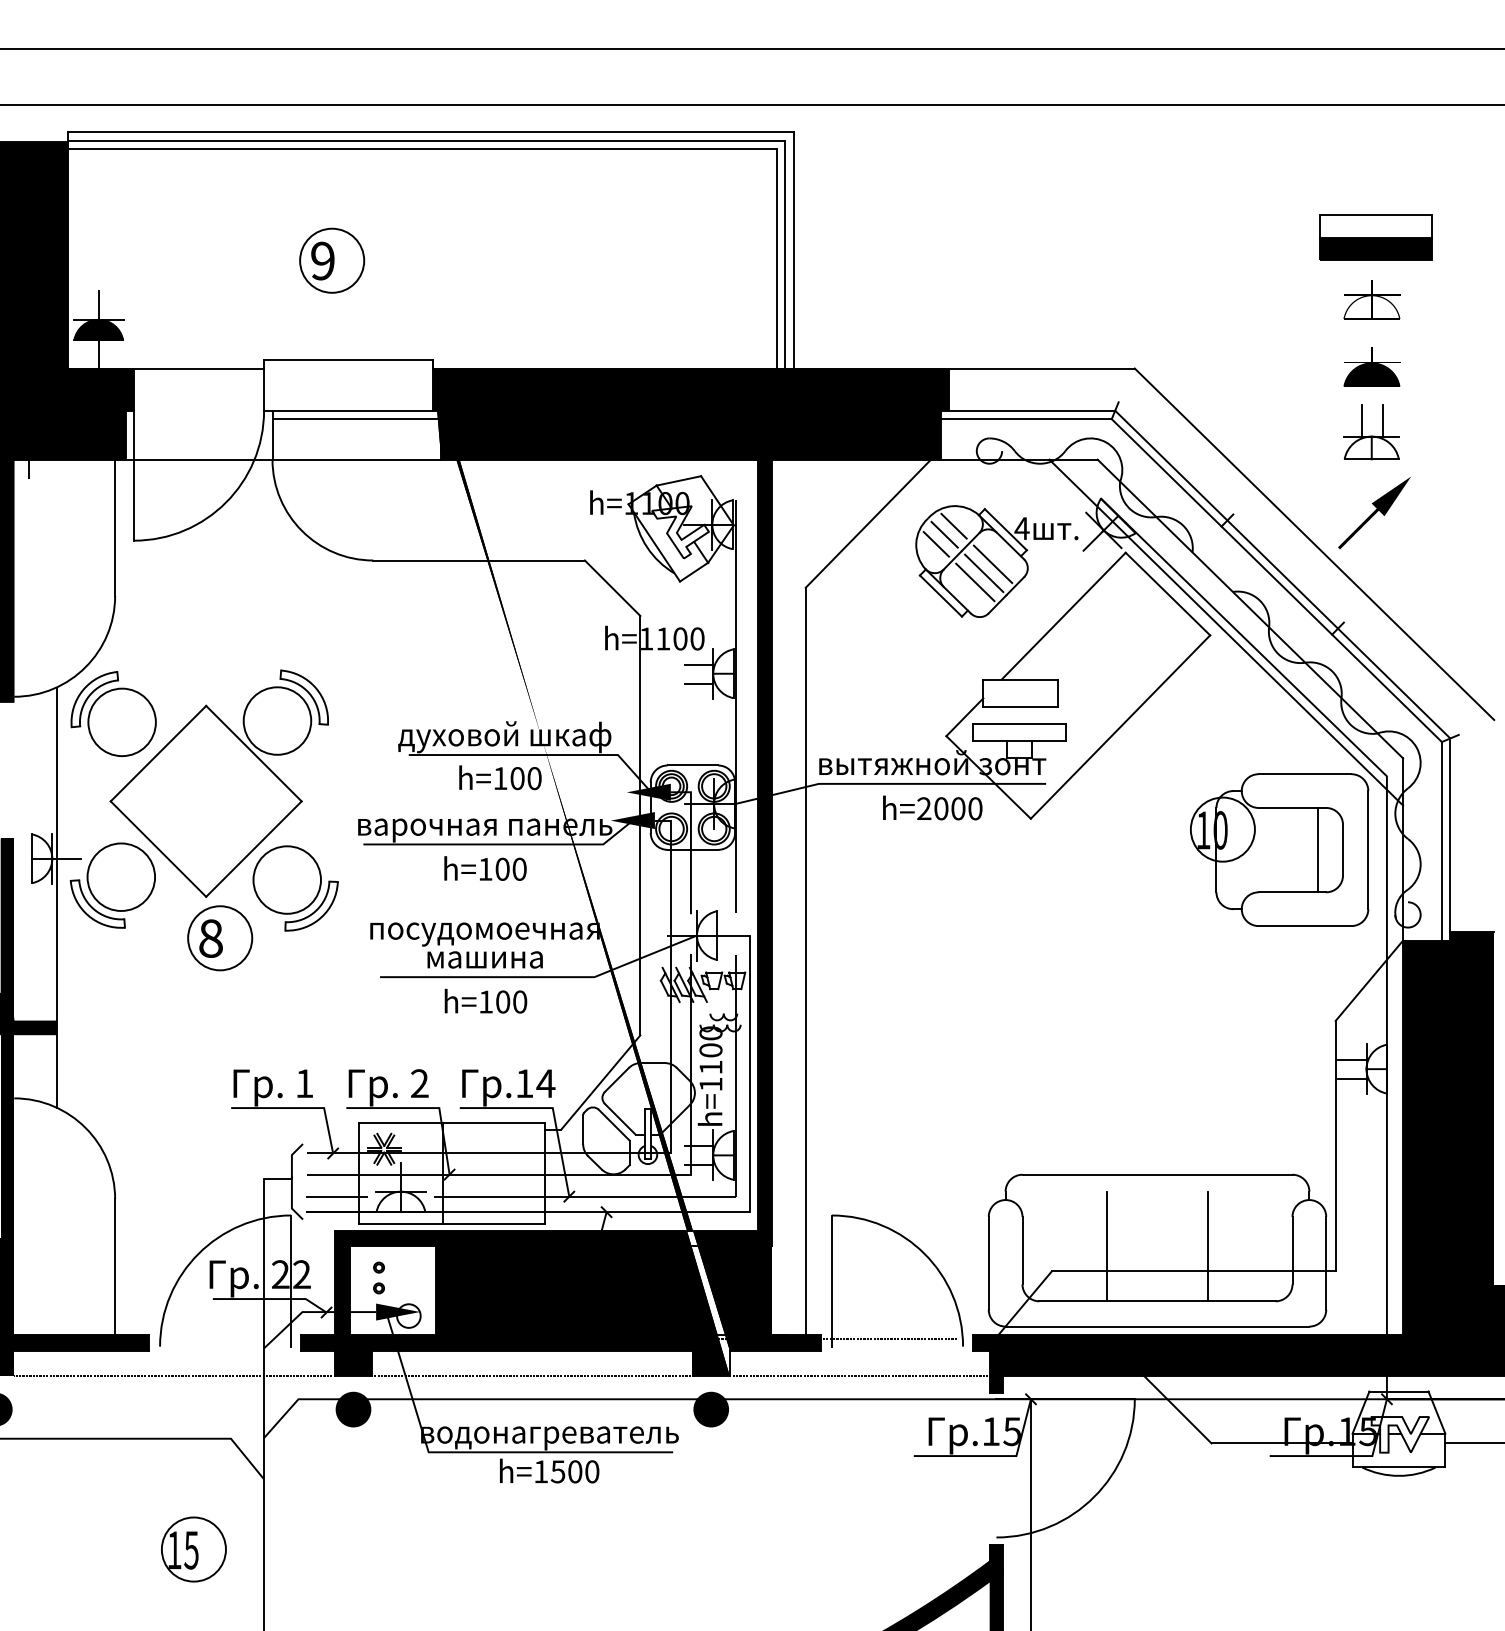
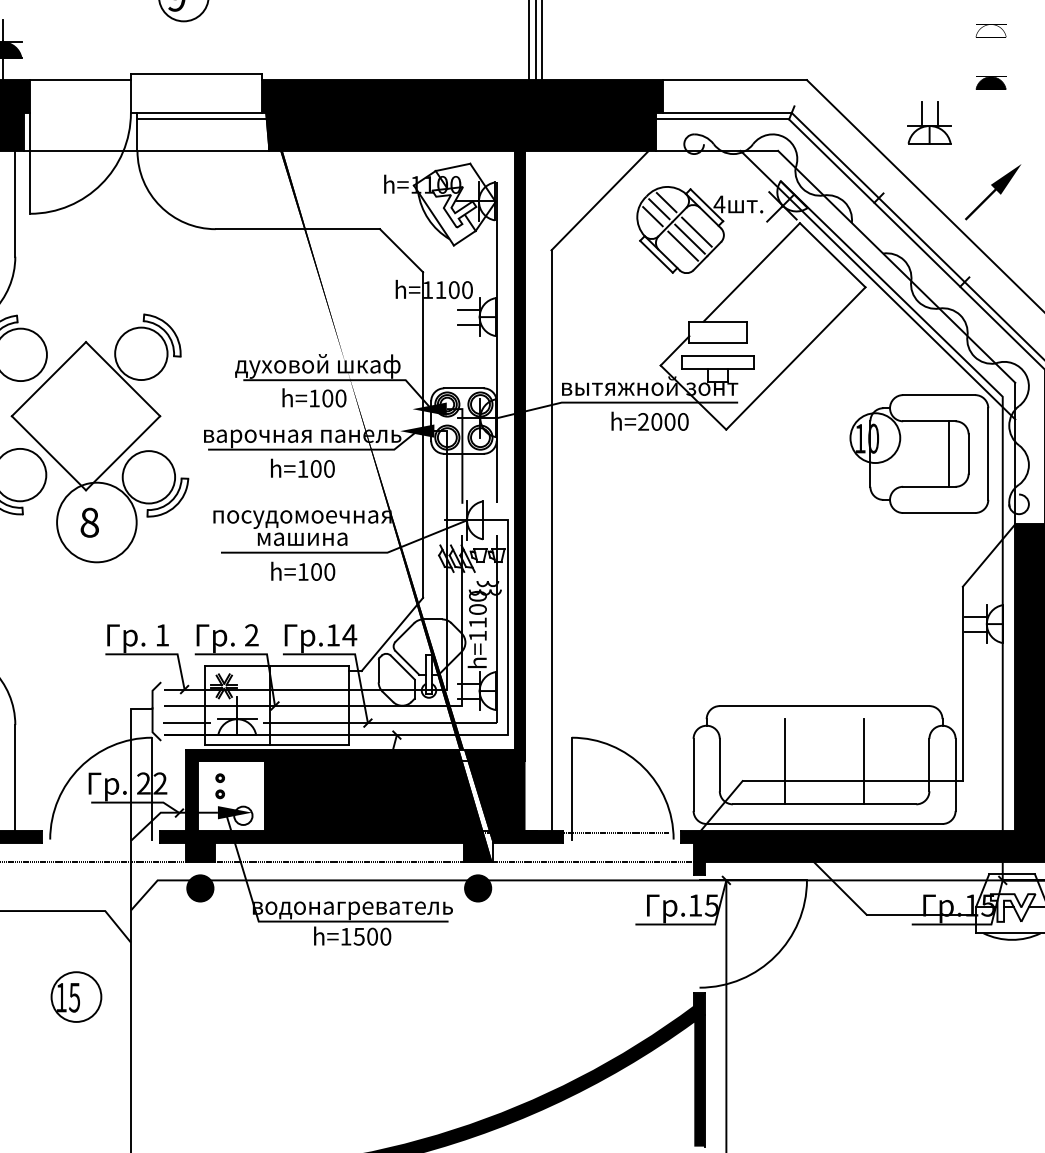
part: (1371, 299) -> (990, 26), size x0.7
part: (1371, 366) -> (990, 78), size x0.7
part: (1371, 432) -> (929, 122), moved
circle: (220, 938) -> (97, 522), size x1.6

